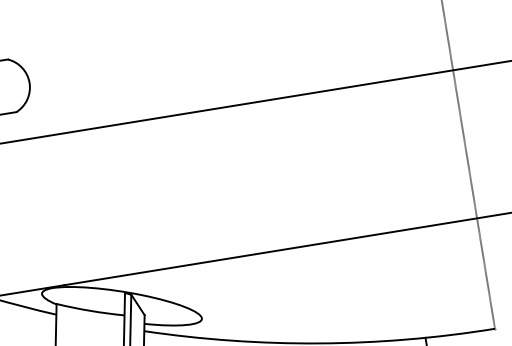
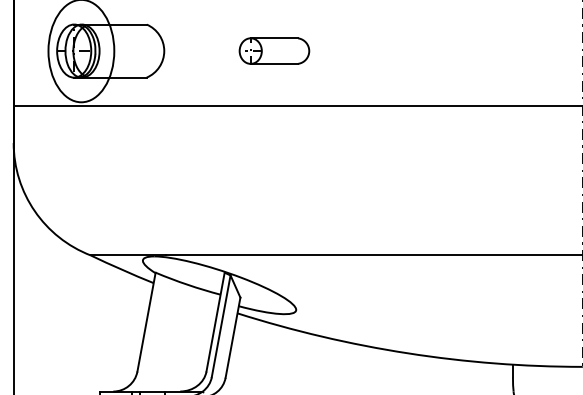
part: (138, 64) -> (274, 50), added

